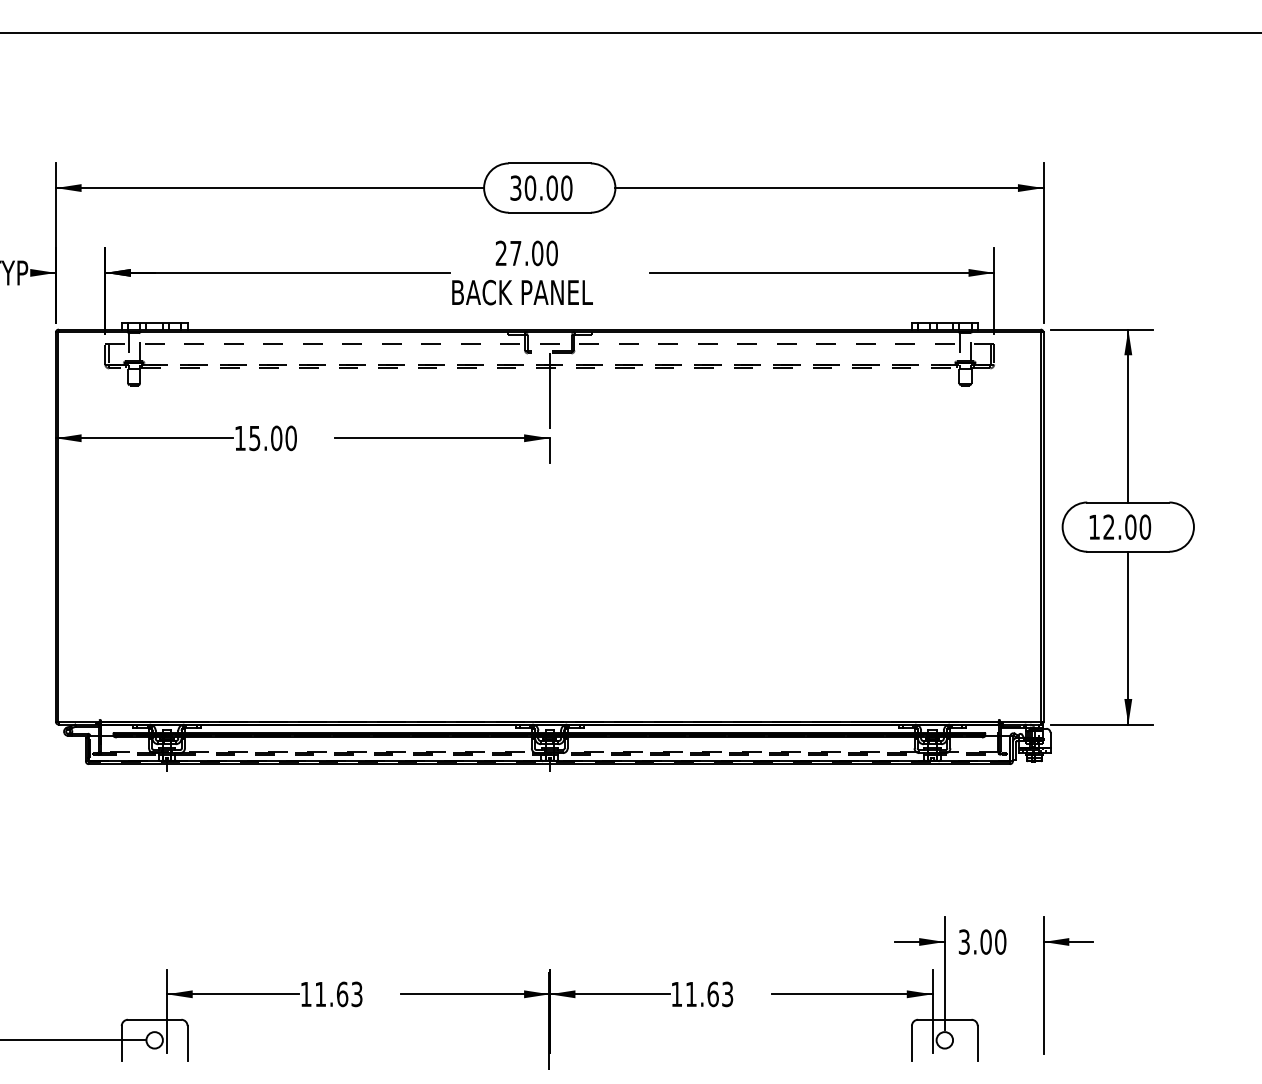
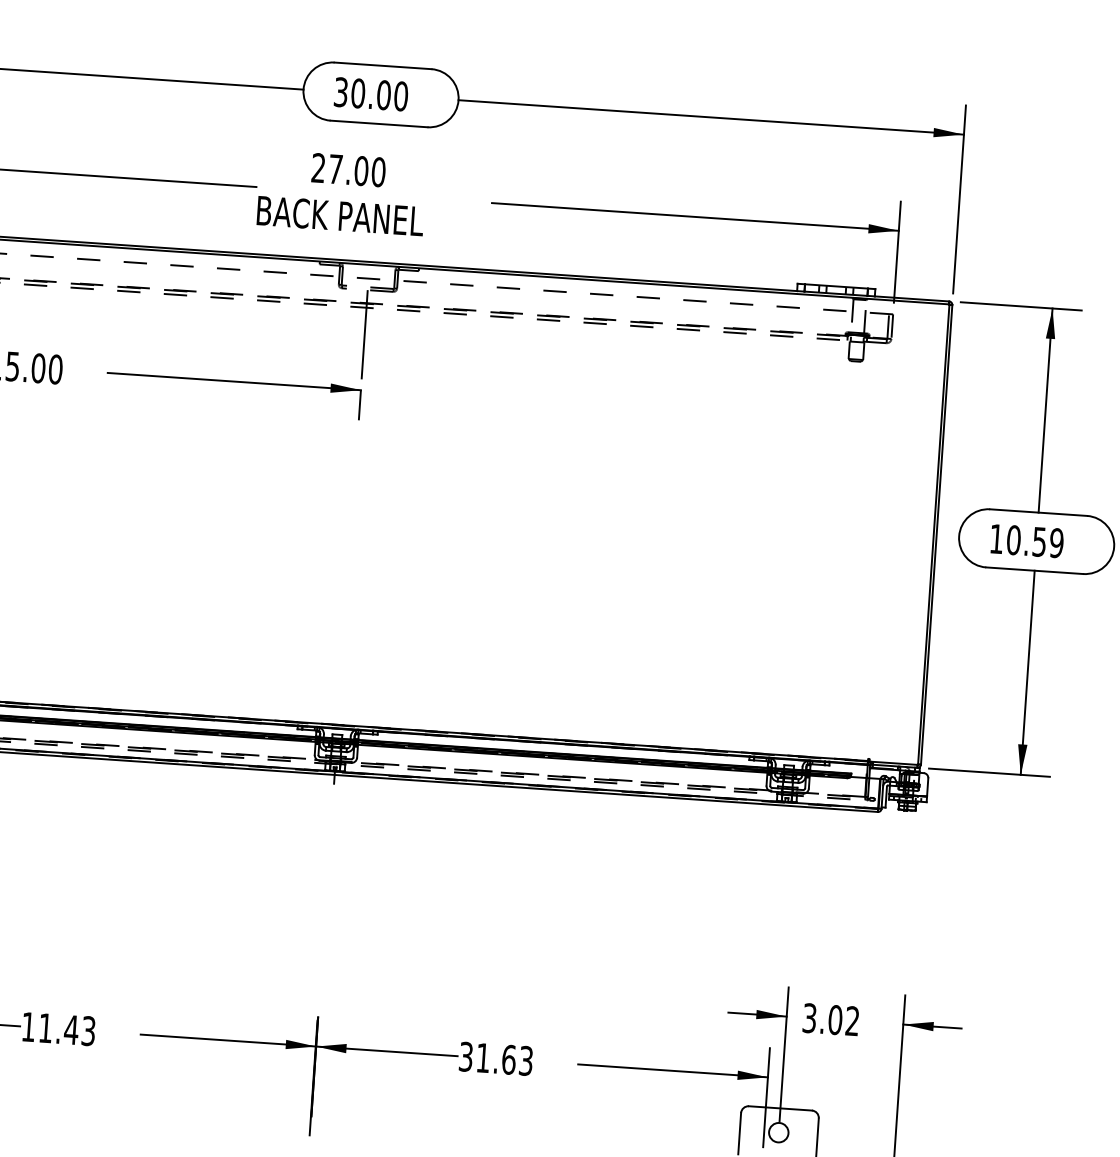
text: (1127, 526) -> (1035, 540), 12.00 -> 10.59
text: (1000, 941) -> (852, 1020), 3.00 -> 3.02
text: (342, 994) -> (71, 1030), 11.63 -> 11.43
text: (676, 994) -> (465, 1056), 11.63 -> 31.63

